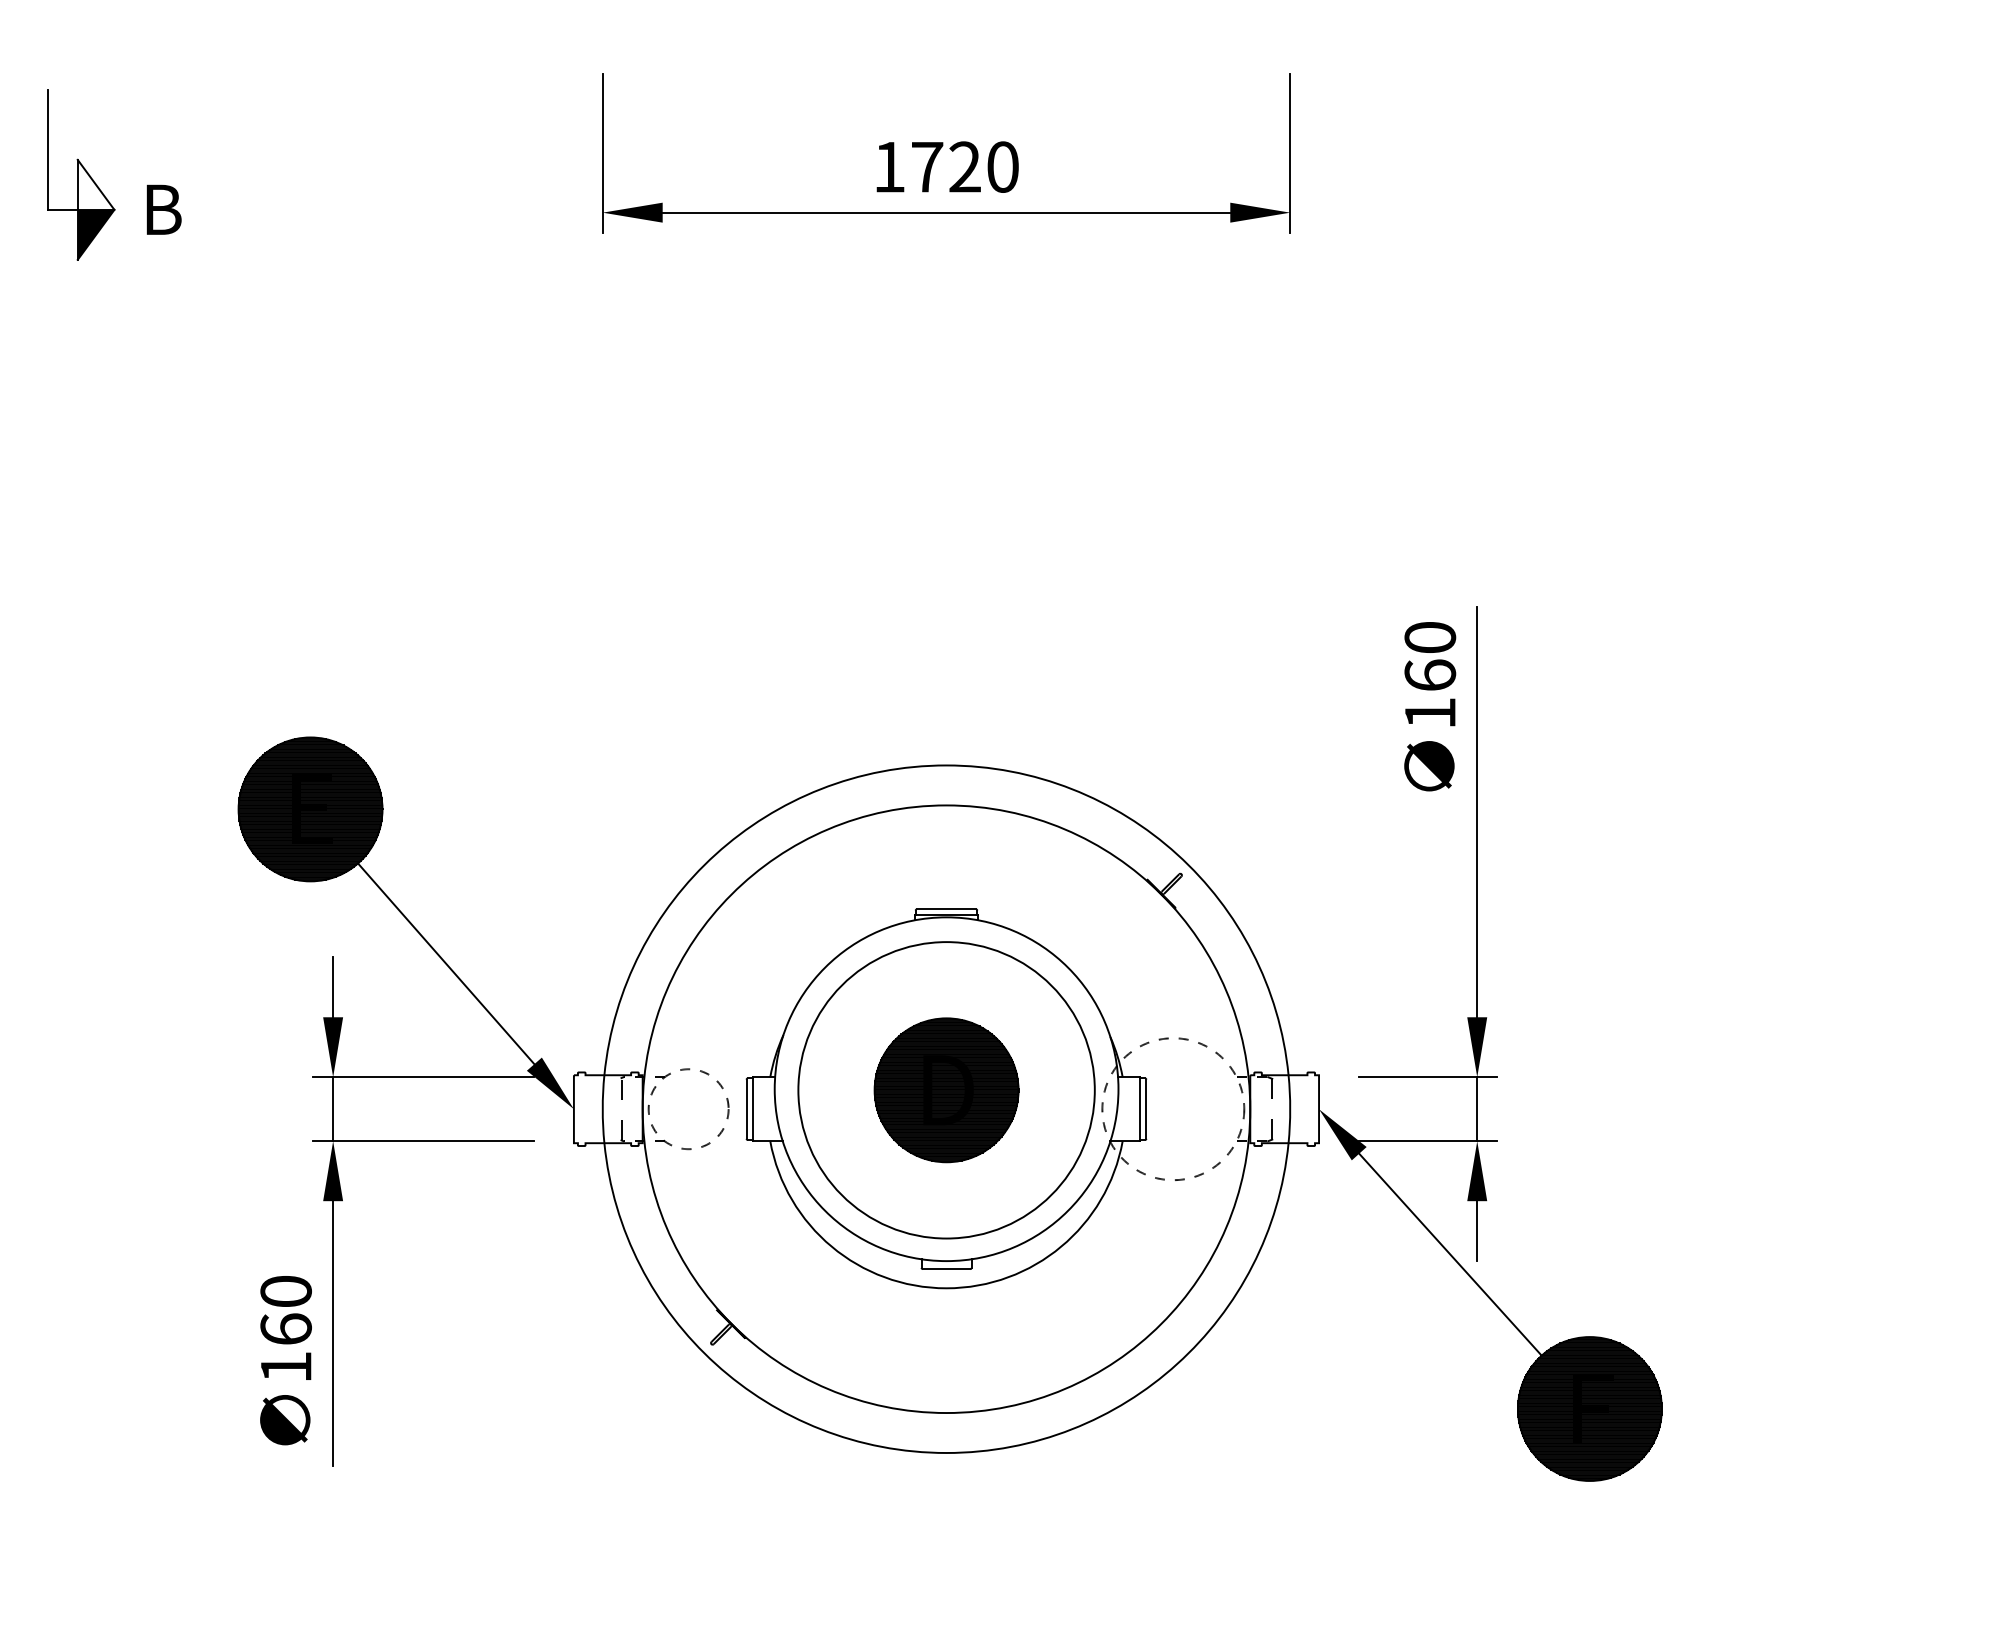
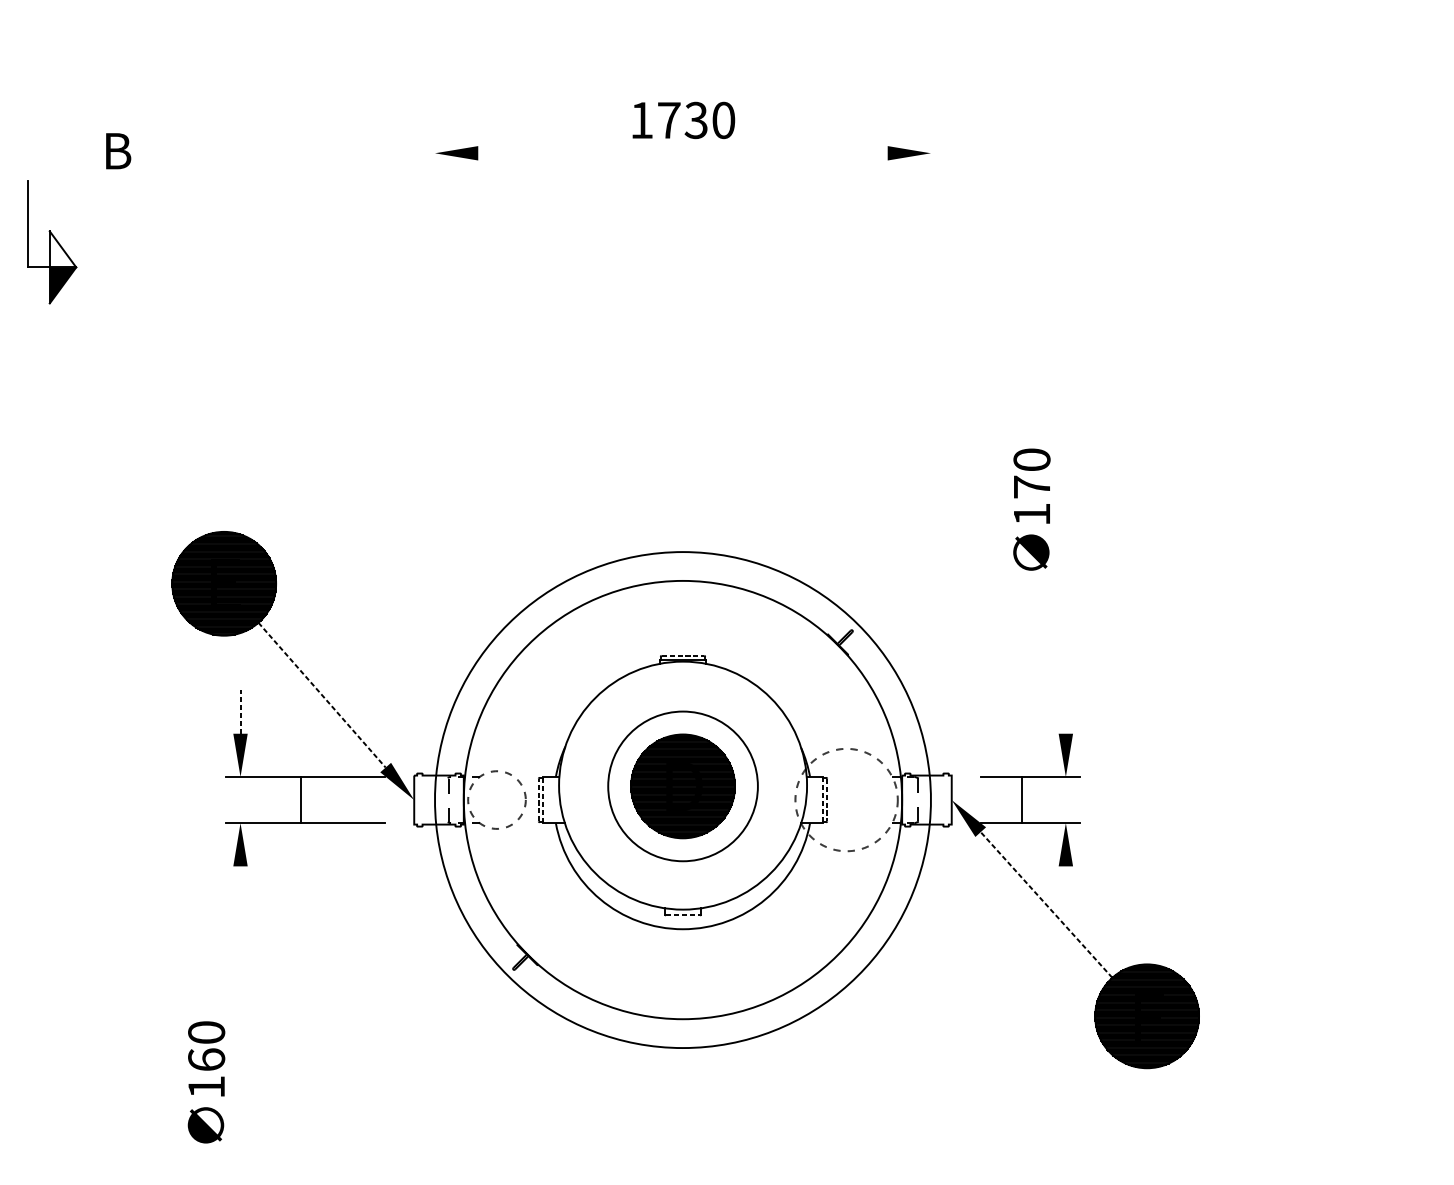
line: (602, 152) -> (434, 109), removed
line: (1290, 152) -> (931, 109), removed
text: (964, 166) -> (695, 119), 1720 -> 1730
part: (81, 174) -> (52, 241), moved
line: (946, 212) -> (682, 153), removed
text: (1430, 674) -> (1032, 486), 160 -> 170
line: (1477, 812) -> (1066, 586), removed
line: (946, 909) -> (682, 655), solid -> dashed
line: (446, 963) -> (322, 694), solid -> dashed
line: (333, 987) -> (240, 712), solid -> dashed
circle: (946, 1090) -> (682, 786), size x0.7
line: (333, 1109) -> (301, 800), moved
line: (746, 1109) -> (538, 800), solid -> dashed
line: (752, 1109) -> (543, 800), solid -> dashed
line: (1140, 1109) -> (822, 800), solid -> dashed
line: (1146, 1109) -> (827, 800), solid -> dashed
line: (1477, 1109) -> (1022, 800), moved
line: (1477, 1231) -> (1066, 888), removed
line: (1450, 1254) -> (1046, 904), solid -> dashed
line: (946, 1269) -> (682, 915), solid -> dashed
line: (333, 1333) -> (240, 961), removed
text: (285, 1360) -> (206, 1082), moved

